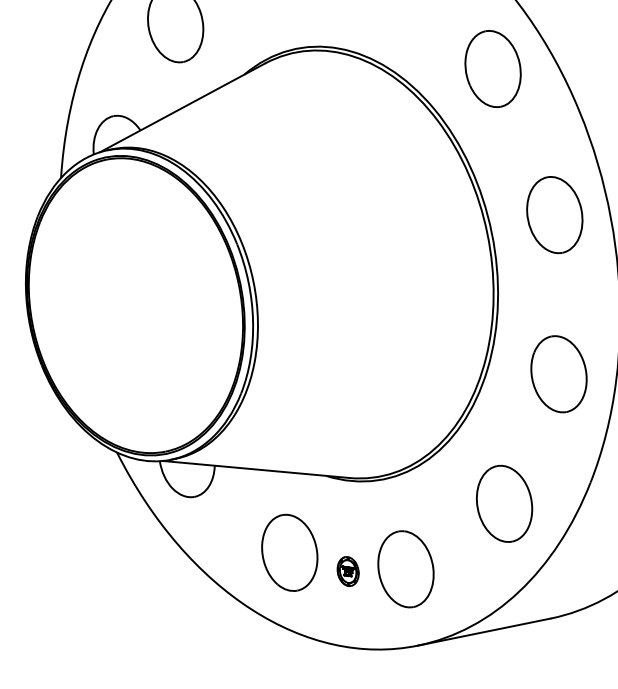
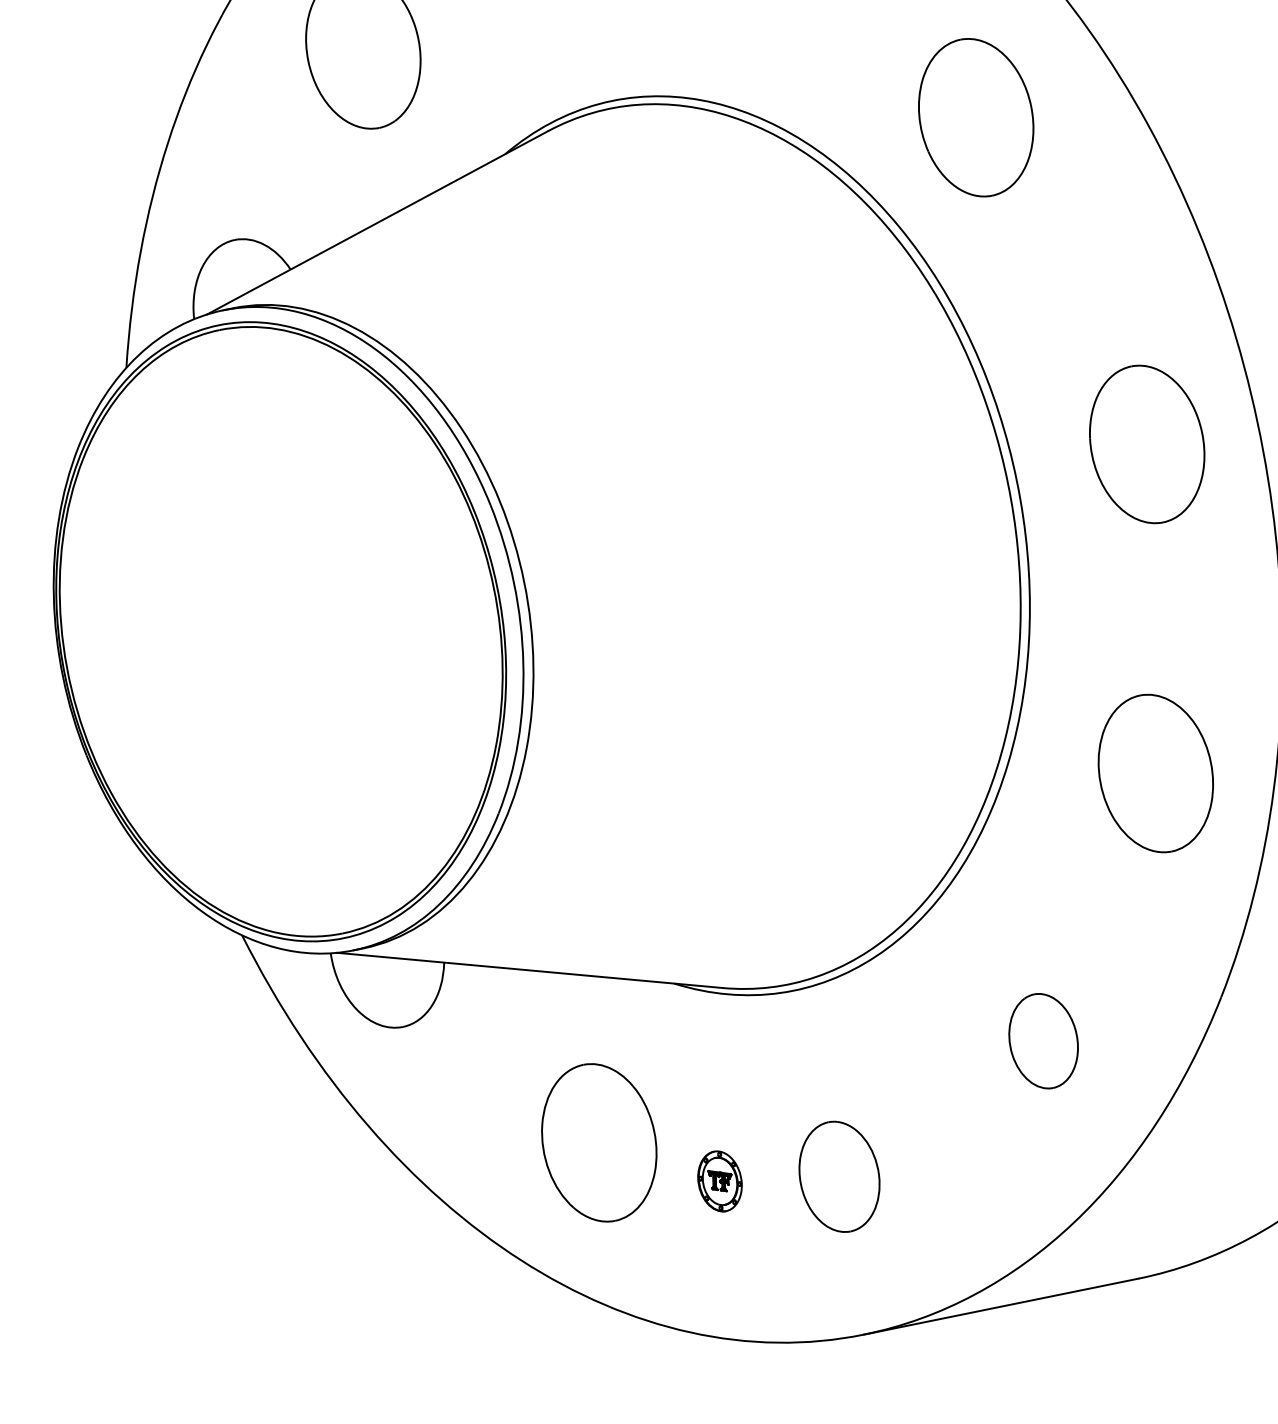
part: (492, 68) -> (974, 116), moved
part: (504, 503) -> (1043, 1040), size x0.6
part: (405, 569) -> (838, 1177), size x0.7

